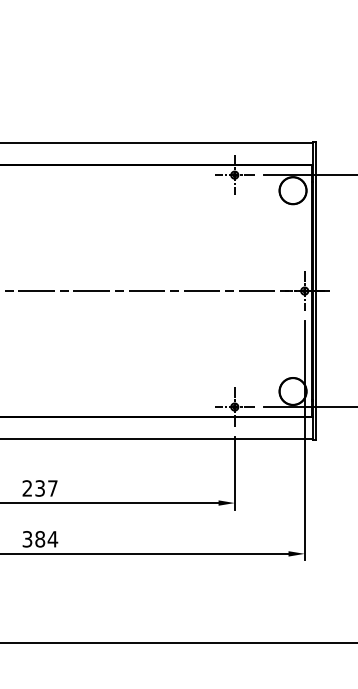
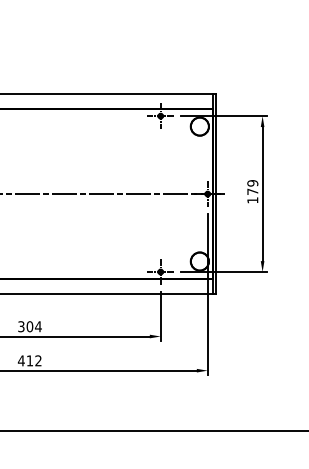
text: (39, 488) -> (29, 326), 237 -> 304
text: (39, 538) -> (29, 360), 384 -> 412

